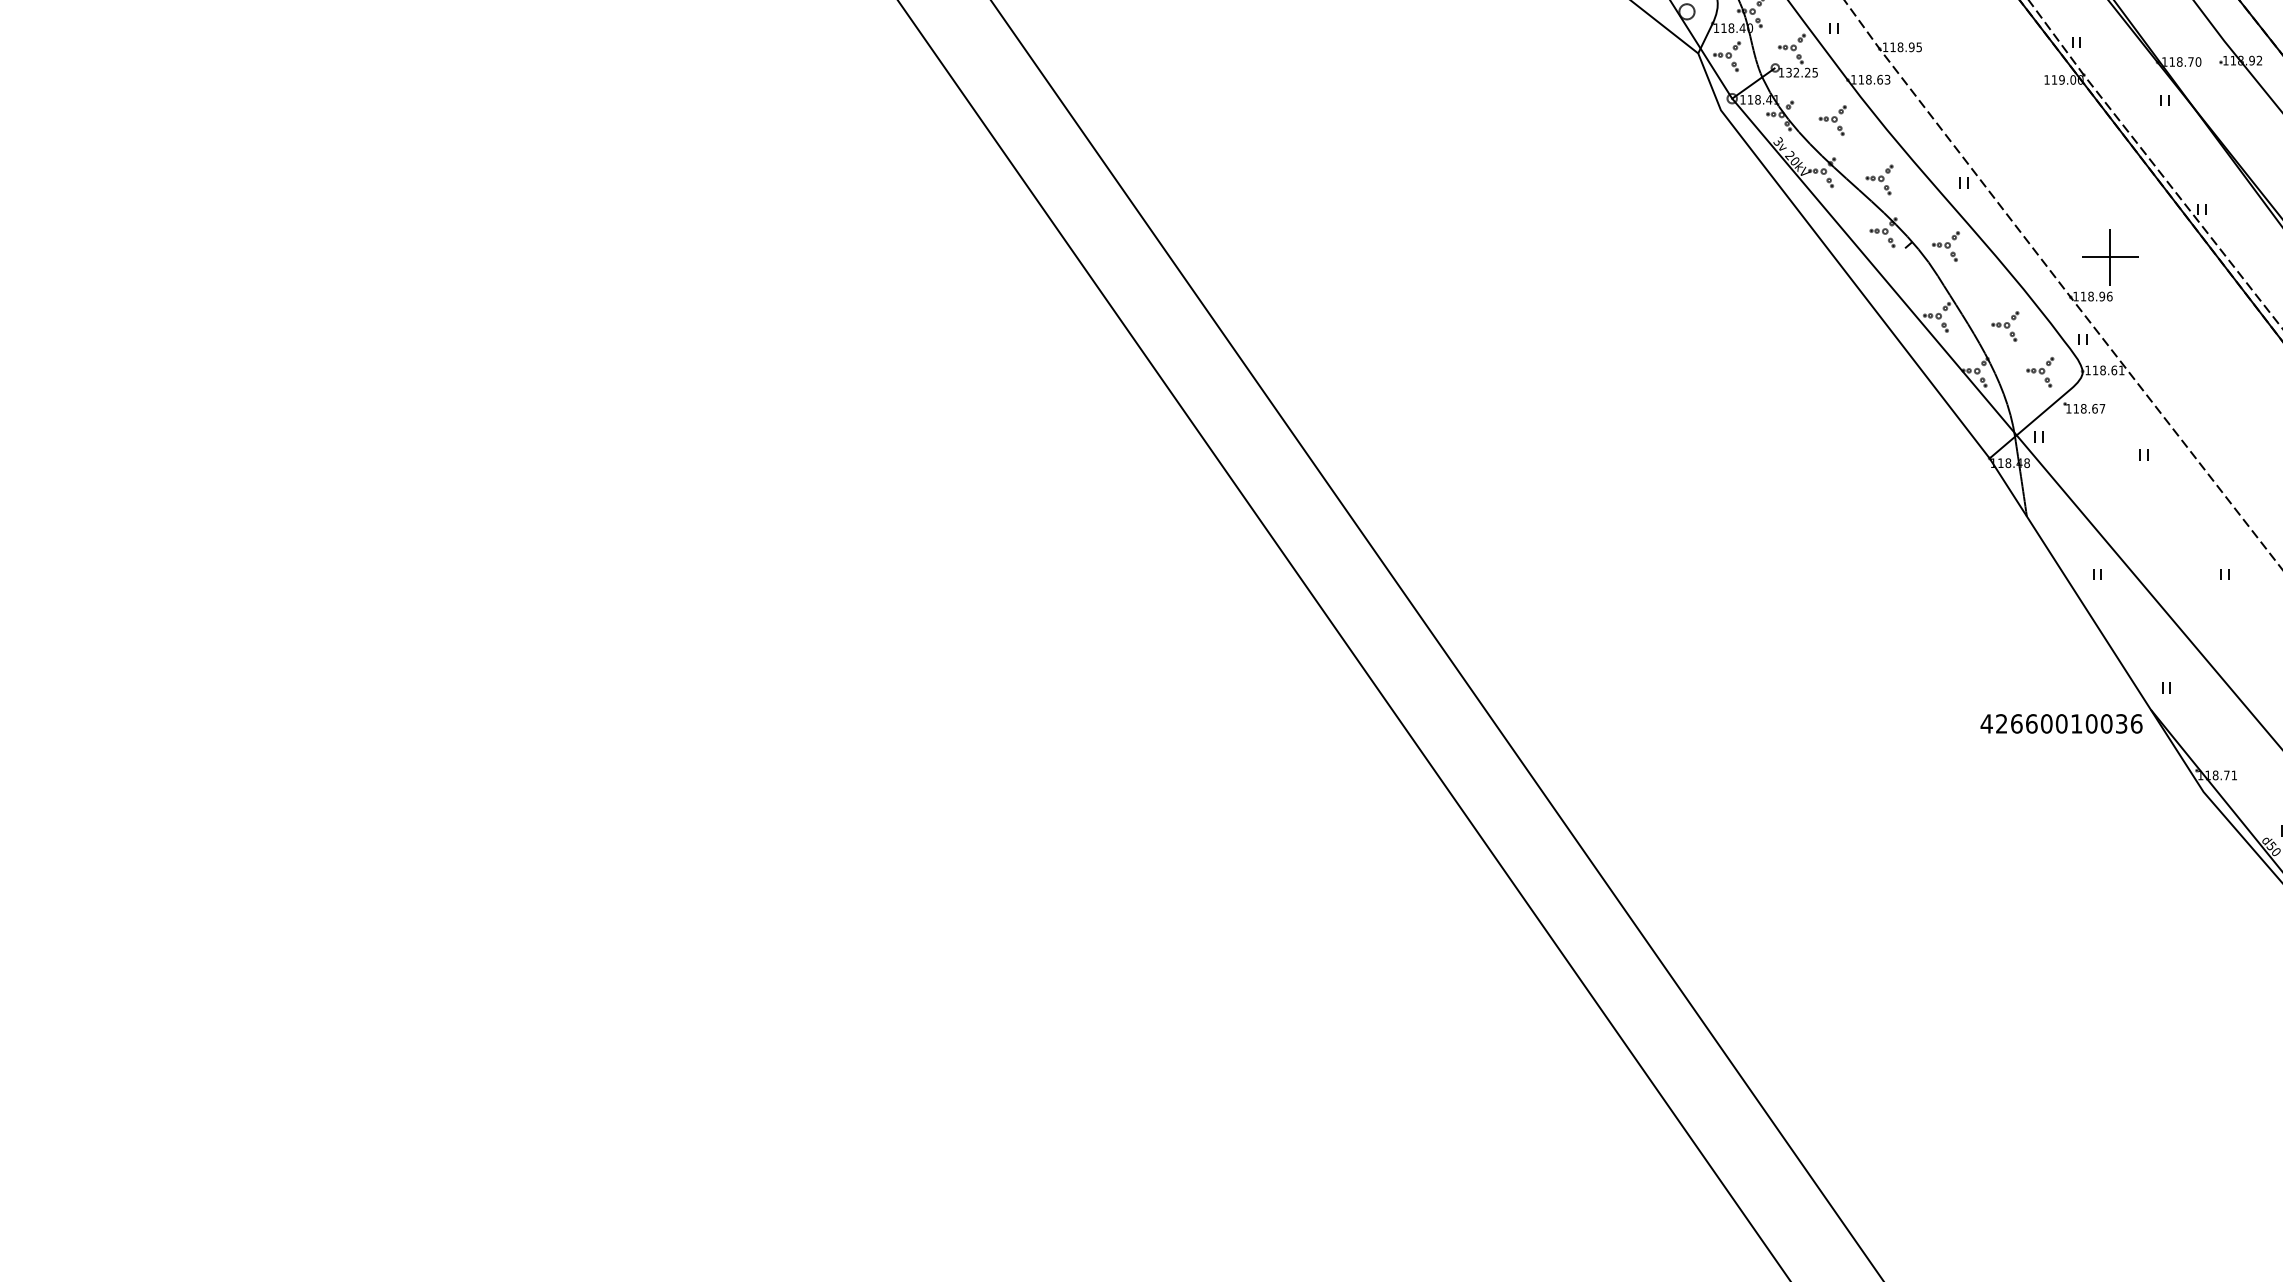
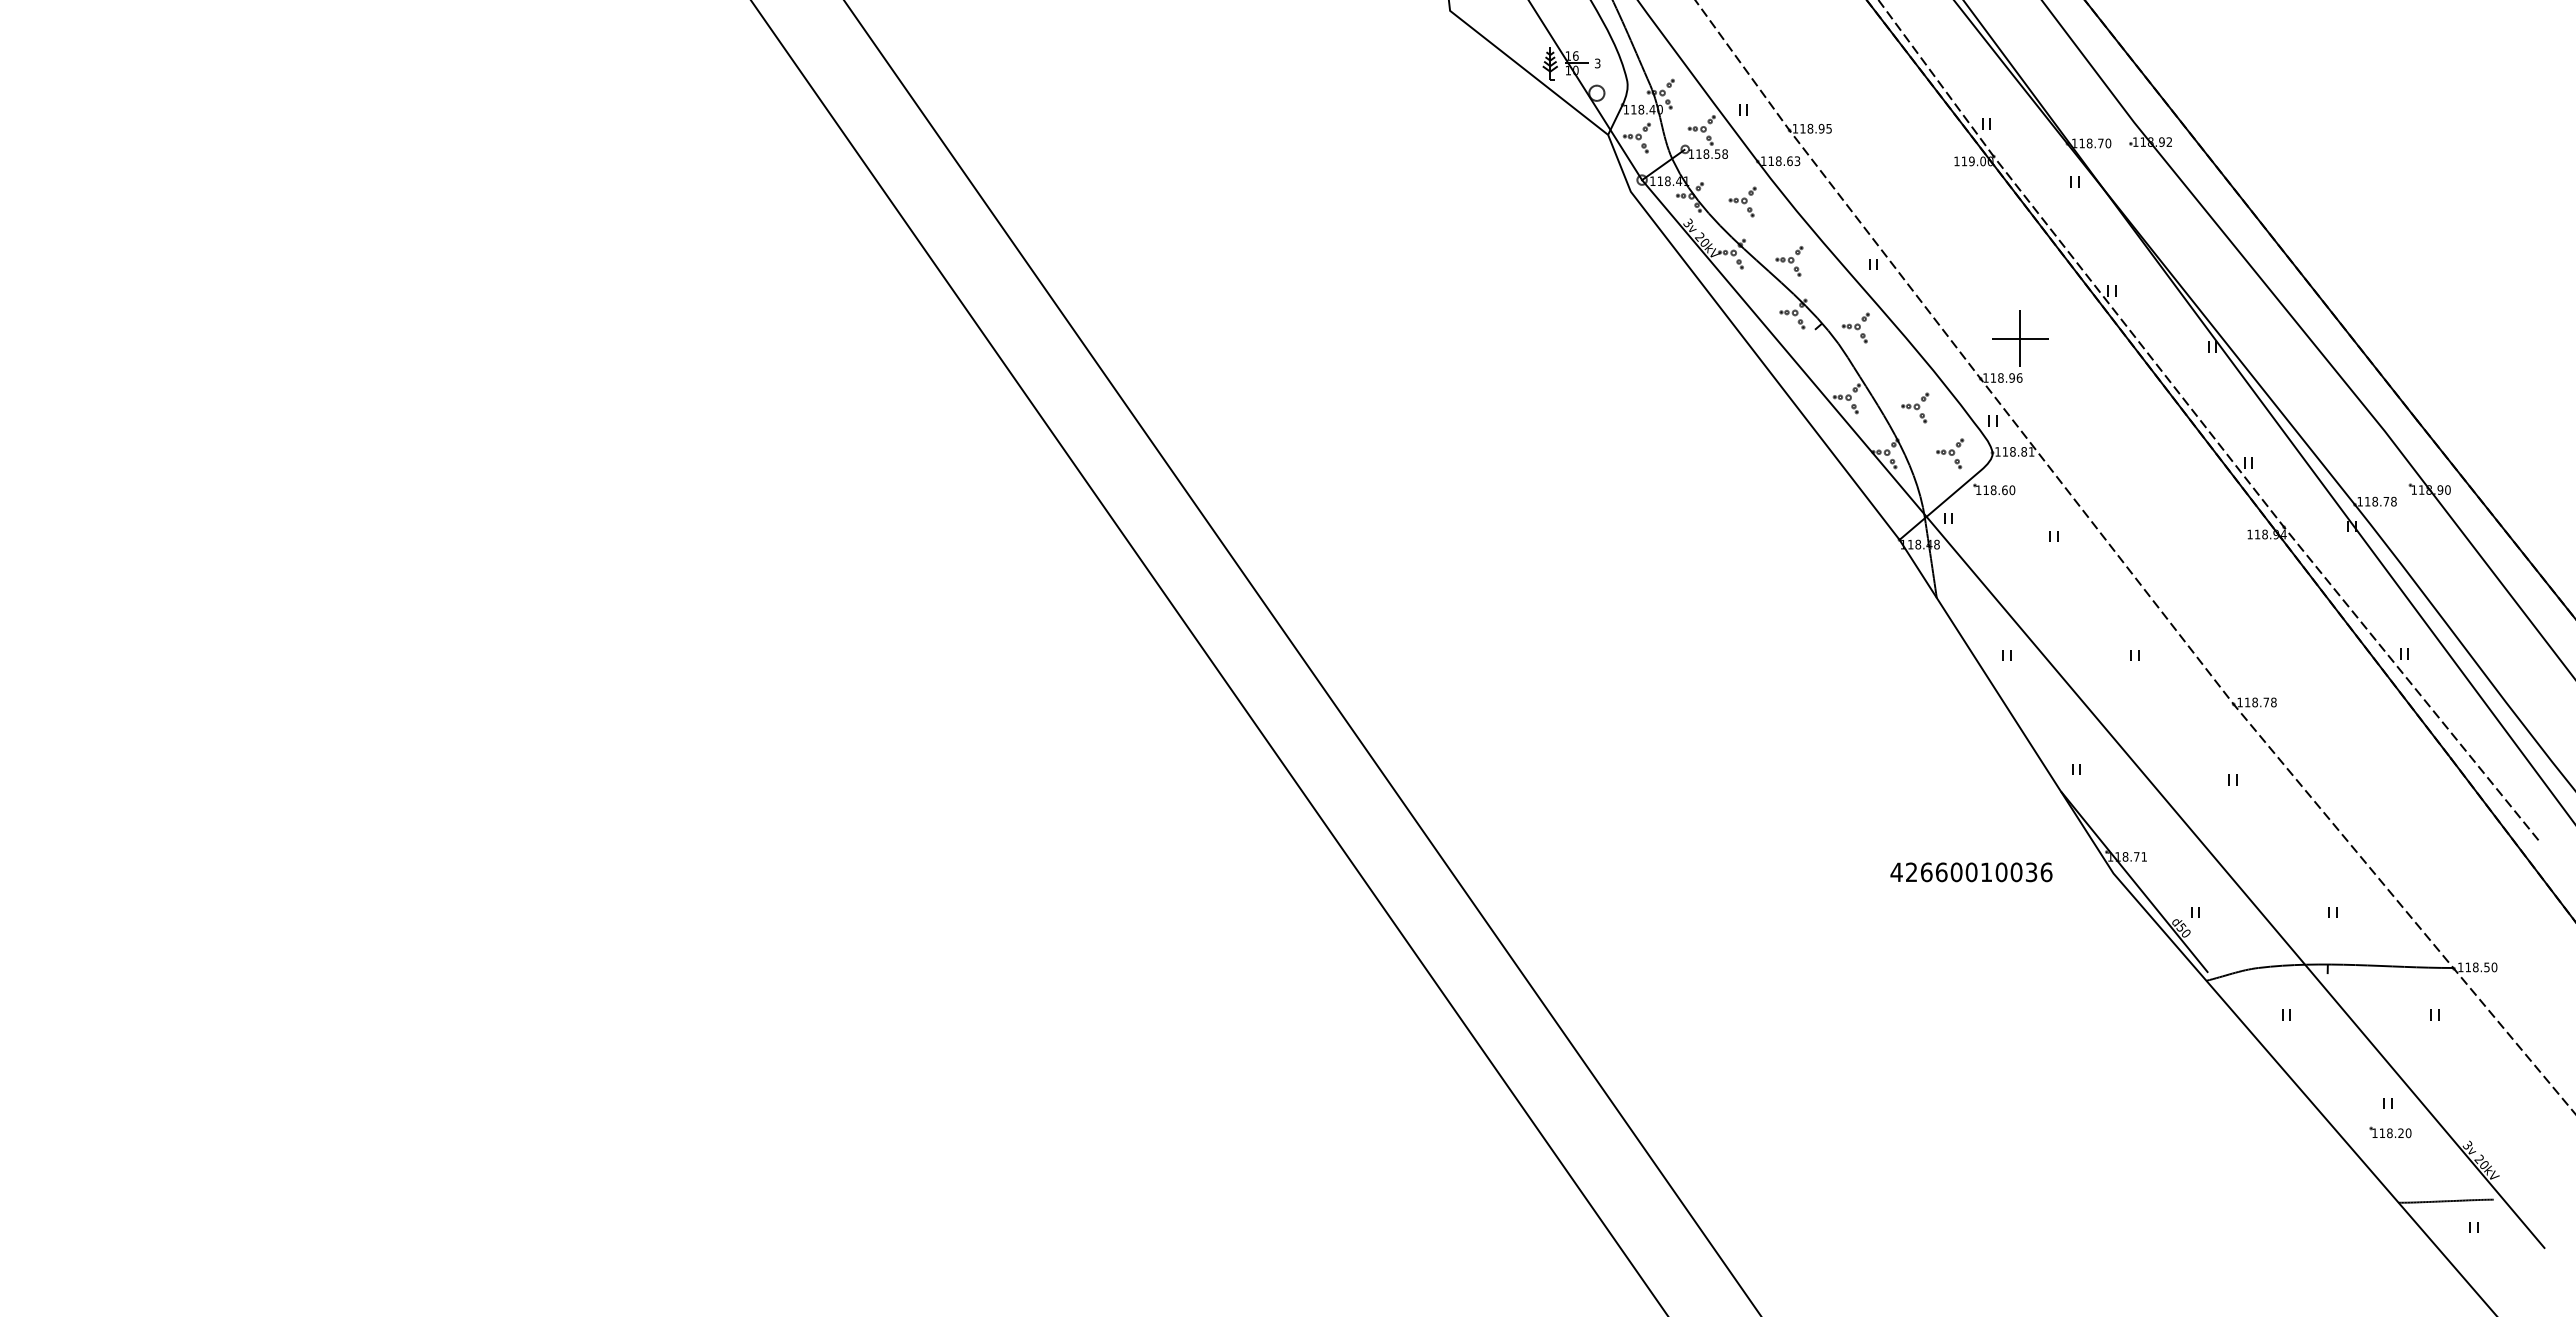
text: (1801, 72) -> (1711, 153), 132.25 -> 118.58
text: (2114, 370) -> (2024, 451), 118.61 -> 118.81
text: (2102, 409) -> (2012, 490), 118.67 -> 118.60
text: (2061, 724) -> (1971, 872), moved

